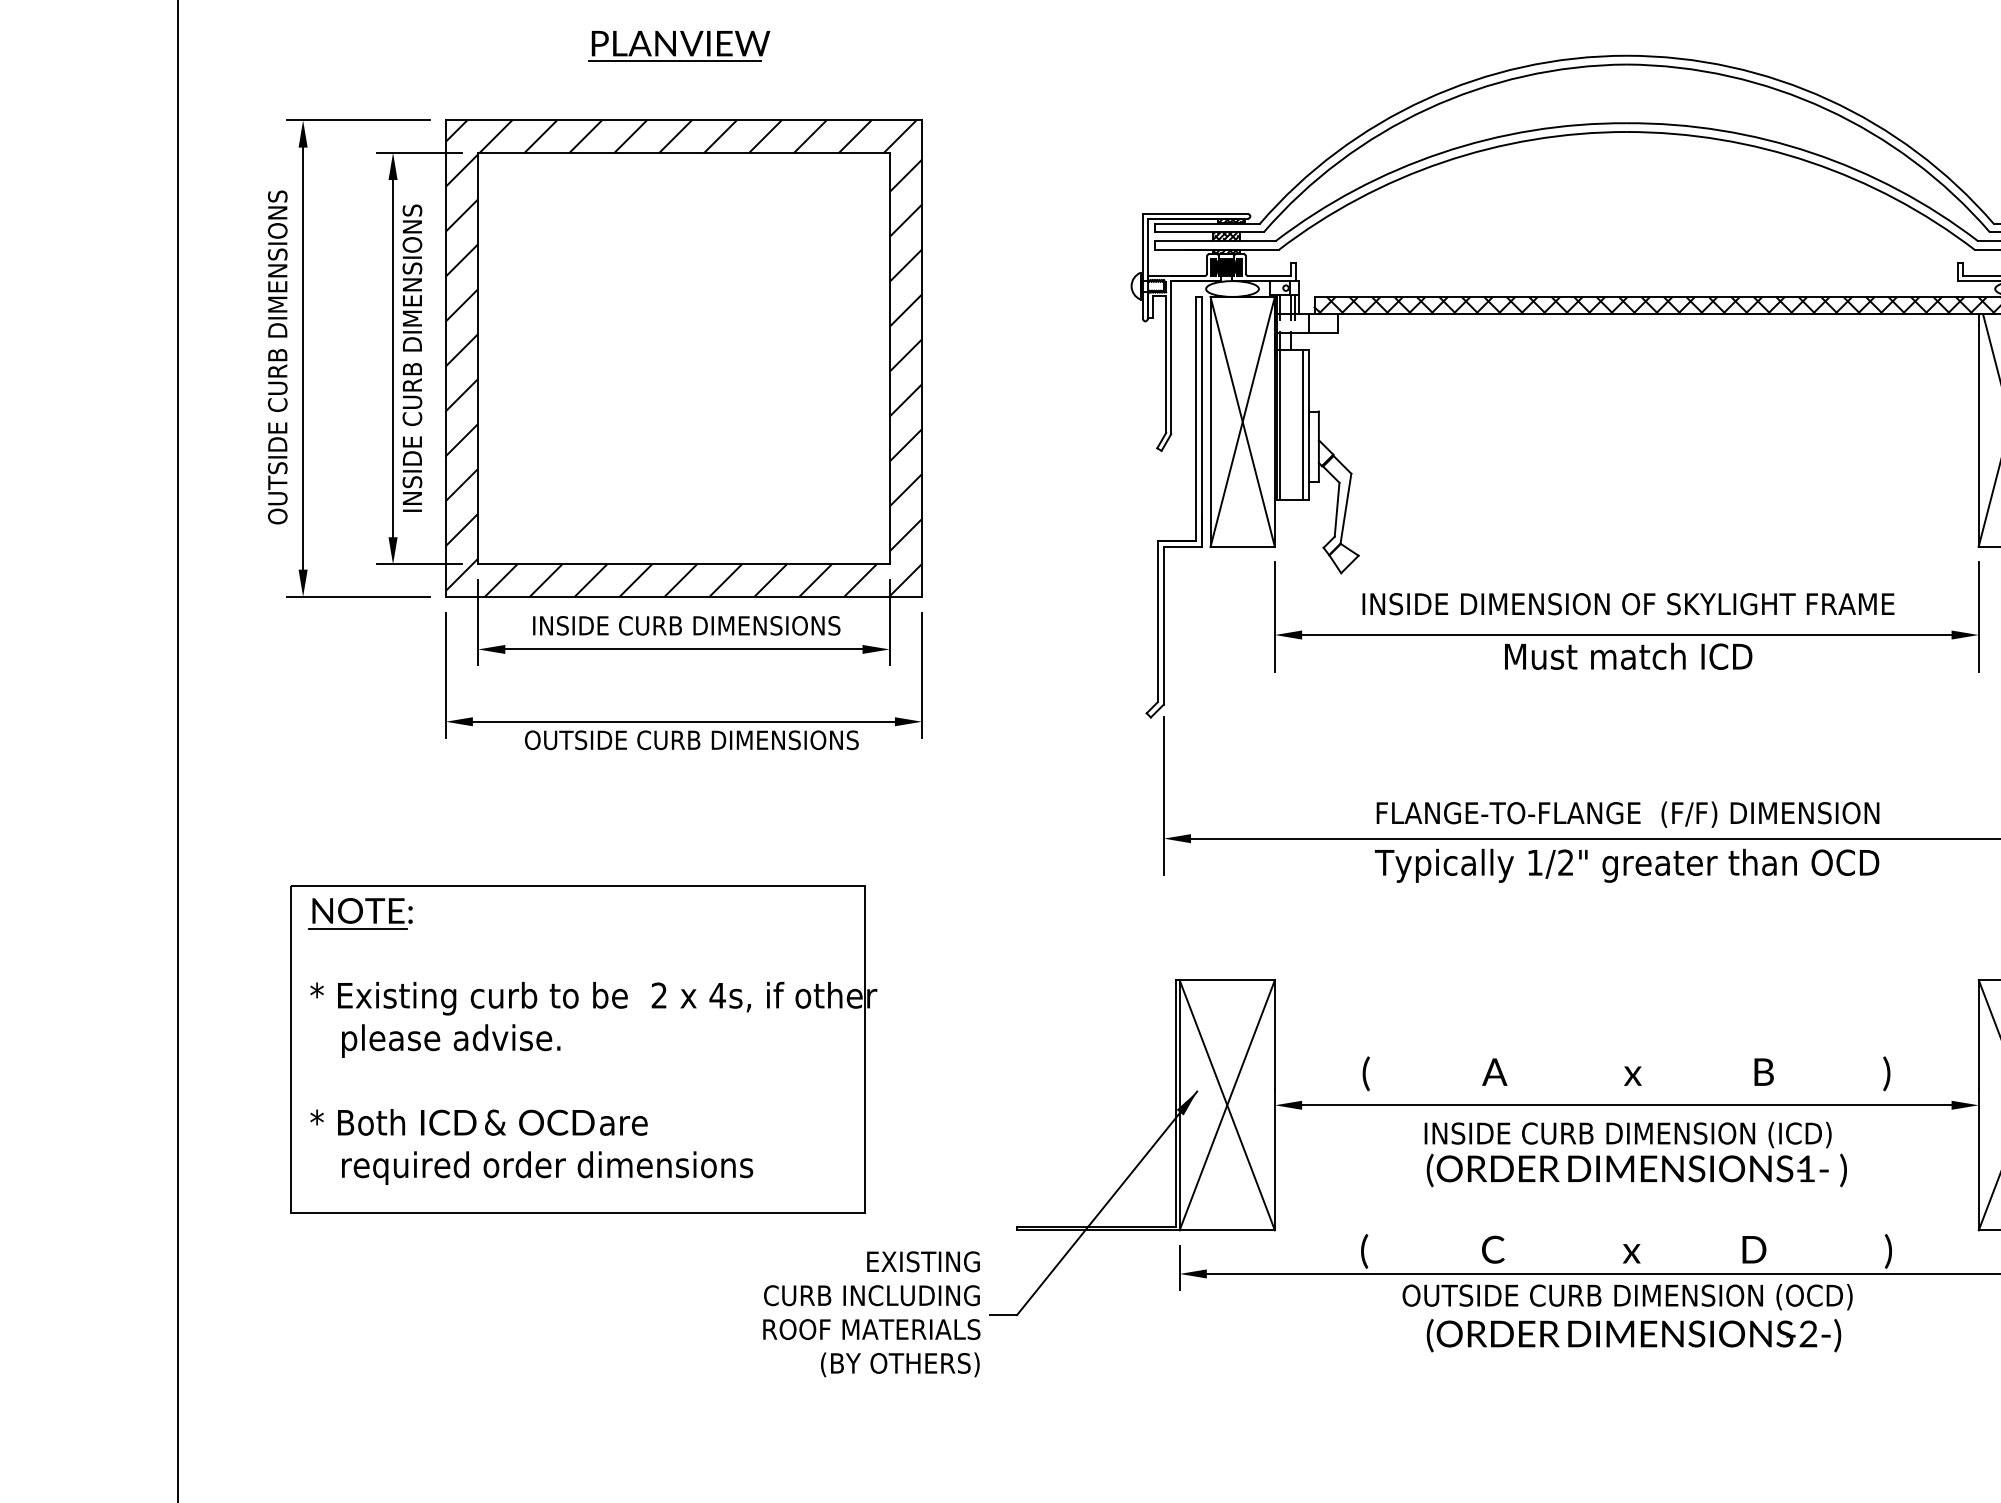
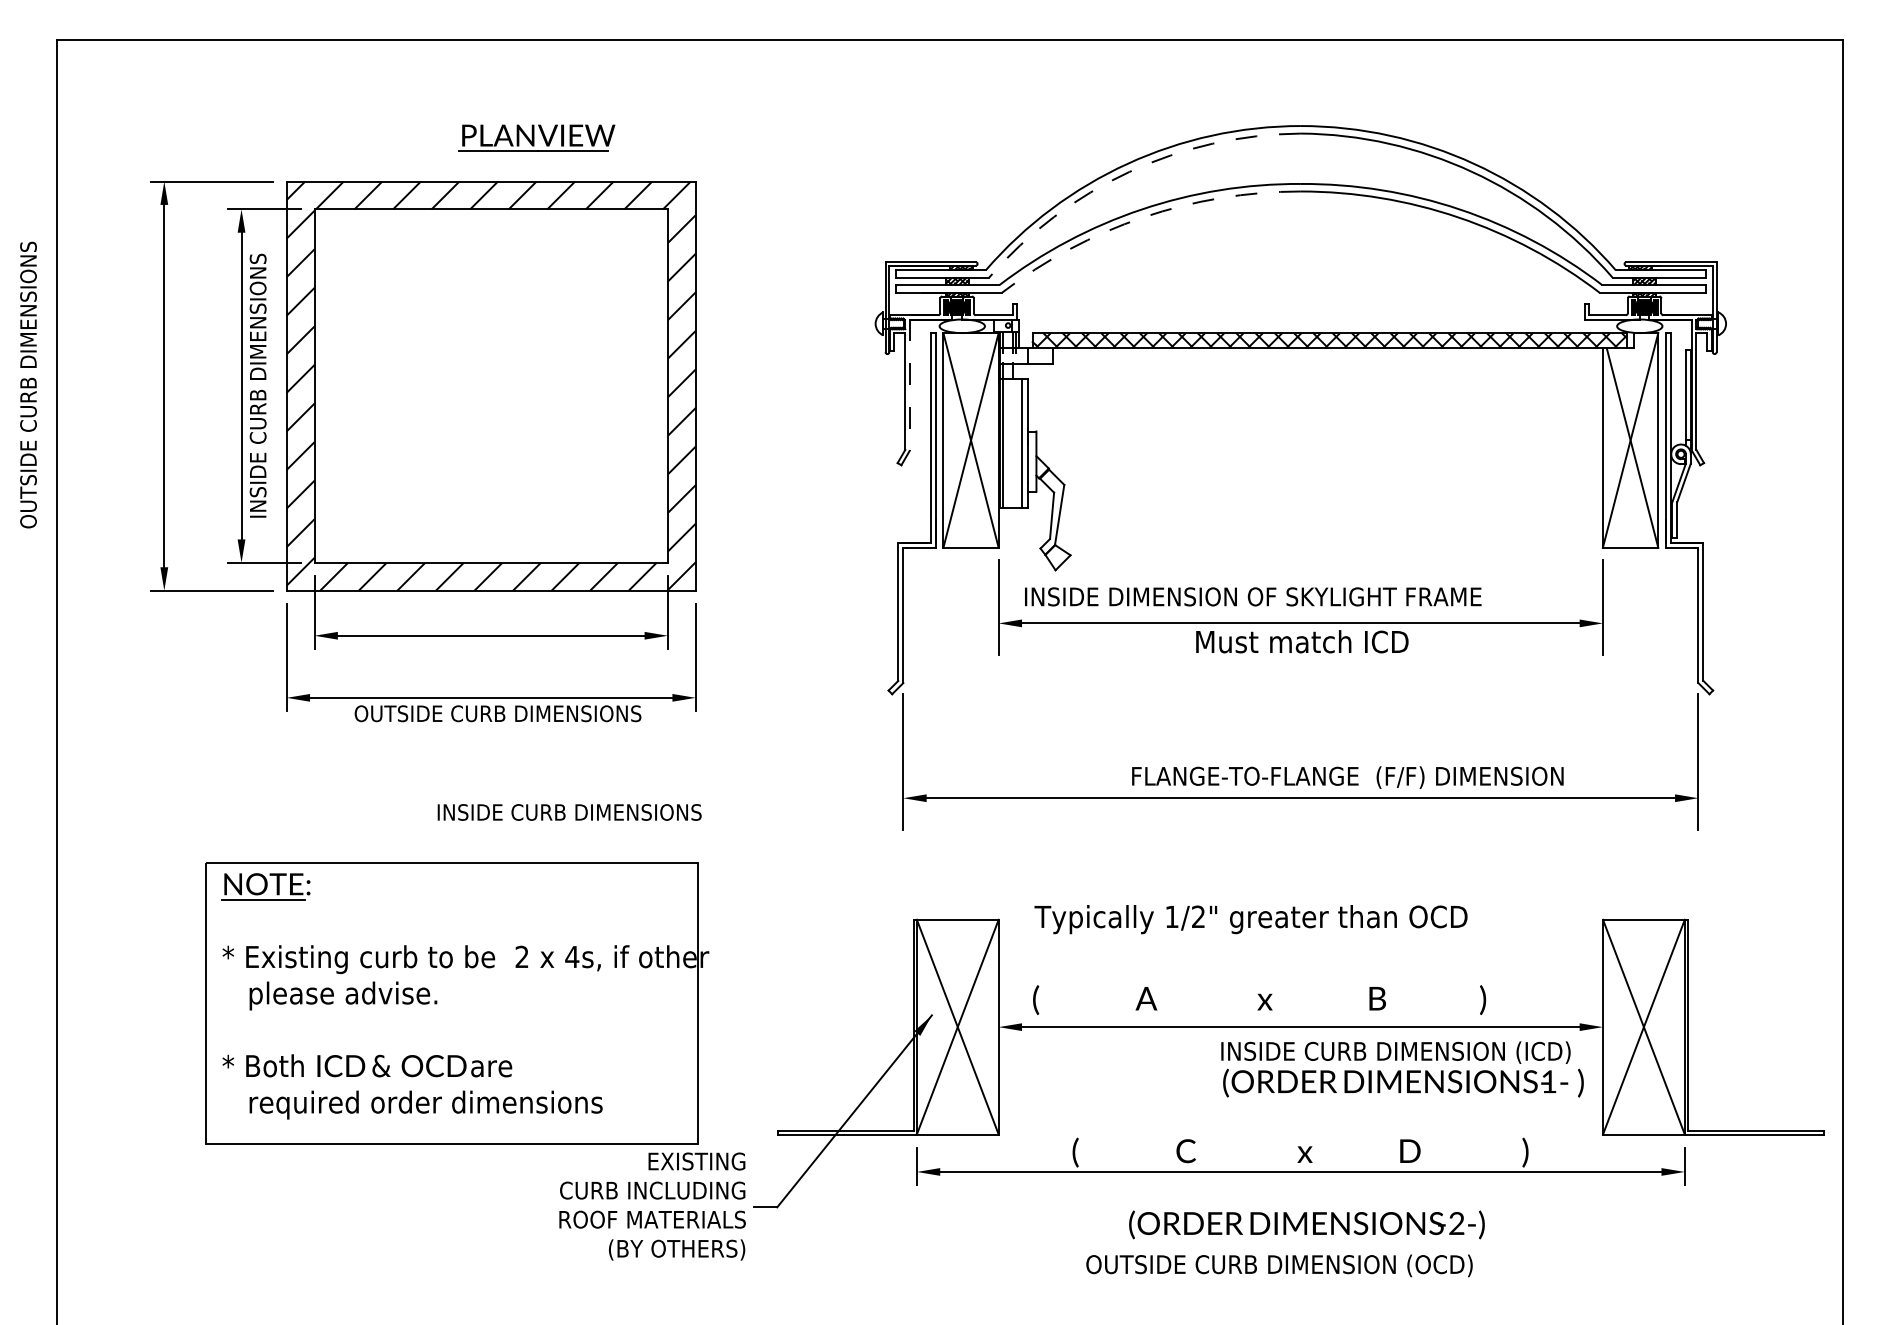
part: (678, 45) -> (536, 137), moved
arc: (1427, 108) -> (1129, 171), solid -> dashed
arc: (1443, 162) -> (1143, 217), solid -> dashed
text: (277, 356) -> (28, 384), moved
line: (1171, 357) -> (909, 385), solid -> dashed
text: (1628, 603) -> (1253, 596), moved
text: (686, 625) -> (569, 812), moved
text: (1627, 814) -> (1347, 777), moved
text: (1626, 865) -> (1250, 919), moved
part: (584, 1049) -> (457, 1003), moved
text: (1626, 1073) -> (1259, 999), moved
text: (1635, 1154) -> (1402, 1069), moved
text: (1627, 1296) -> (1279, 1265), moved

